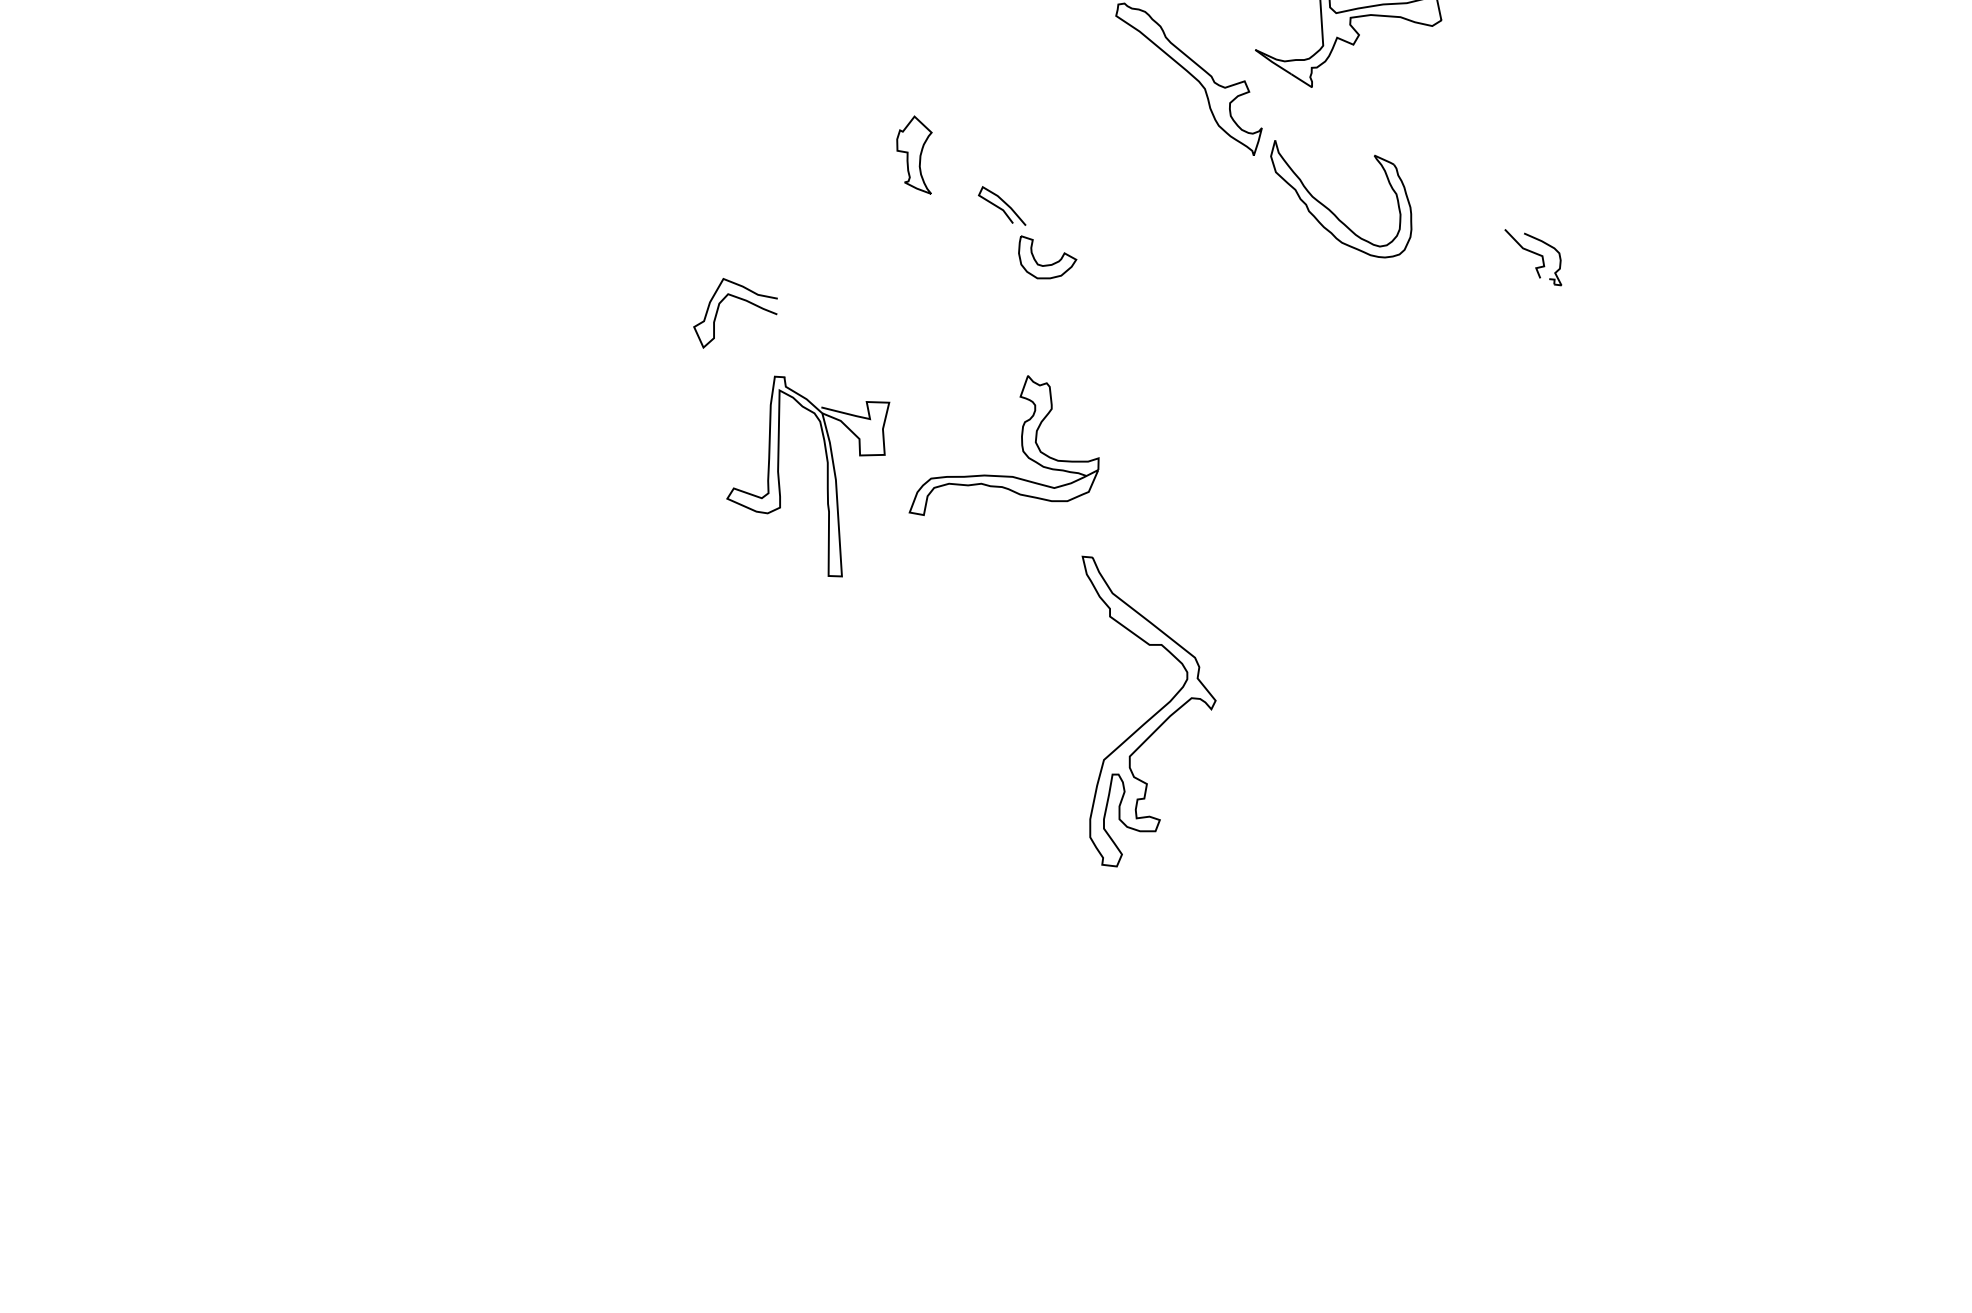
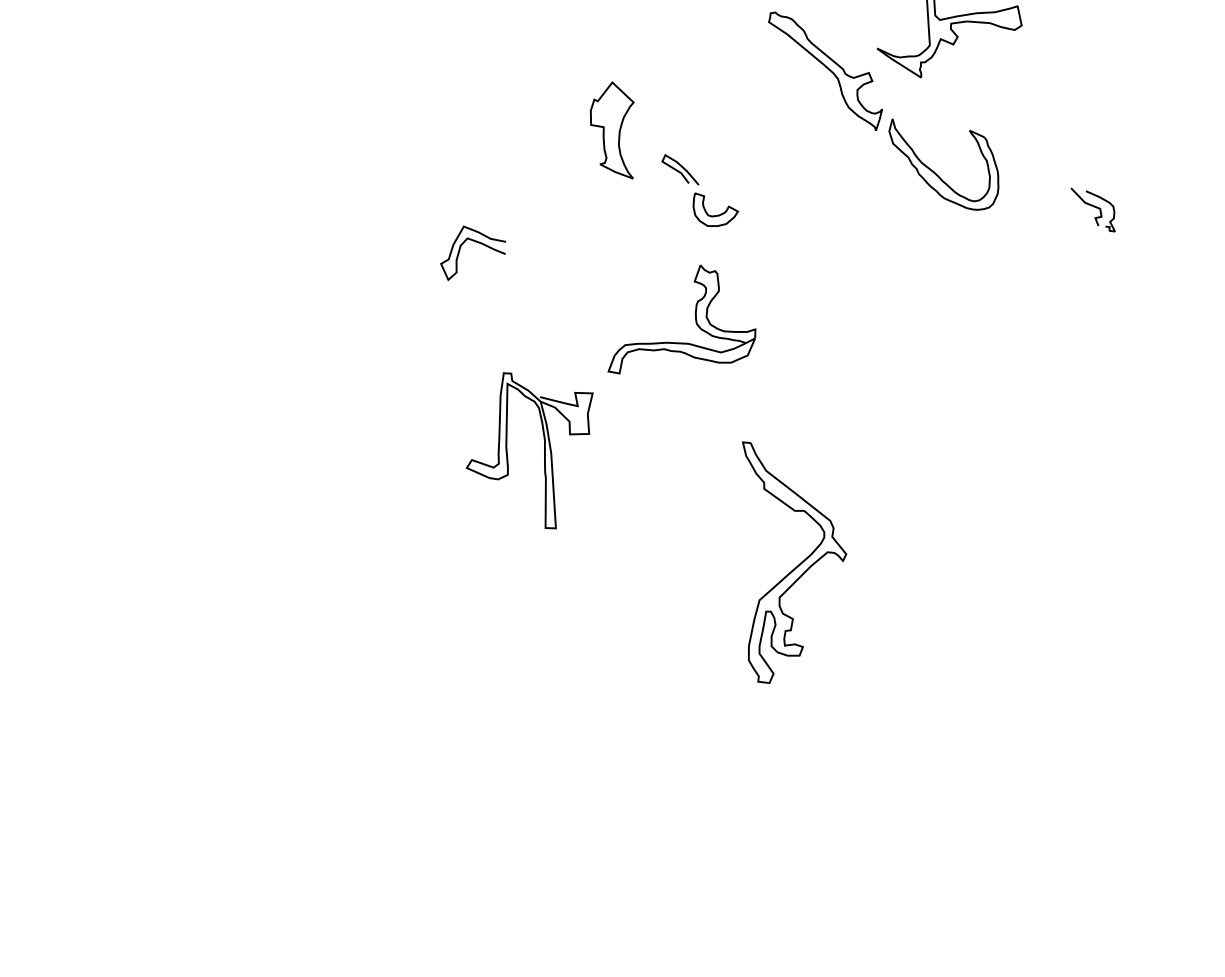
part: (914, 154) -> (612, 129), size x1.6
part: (1021, 445) -> (695, 319), moved
part: (826, 476) -> (543, 450), moved

